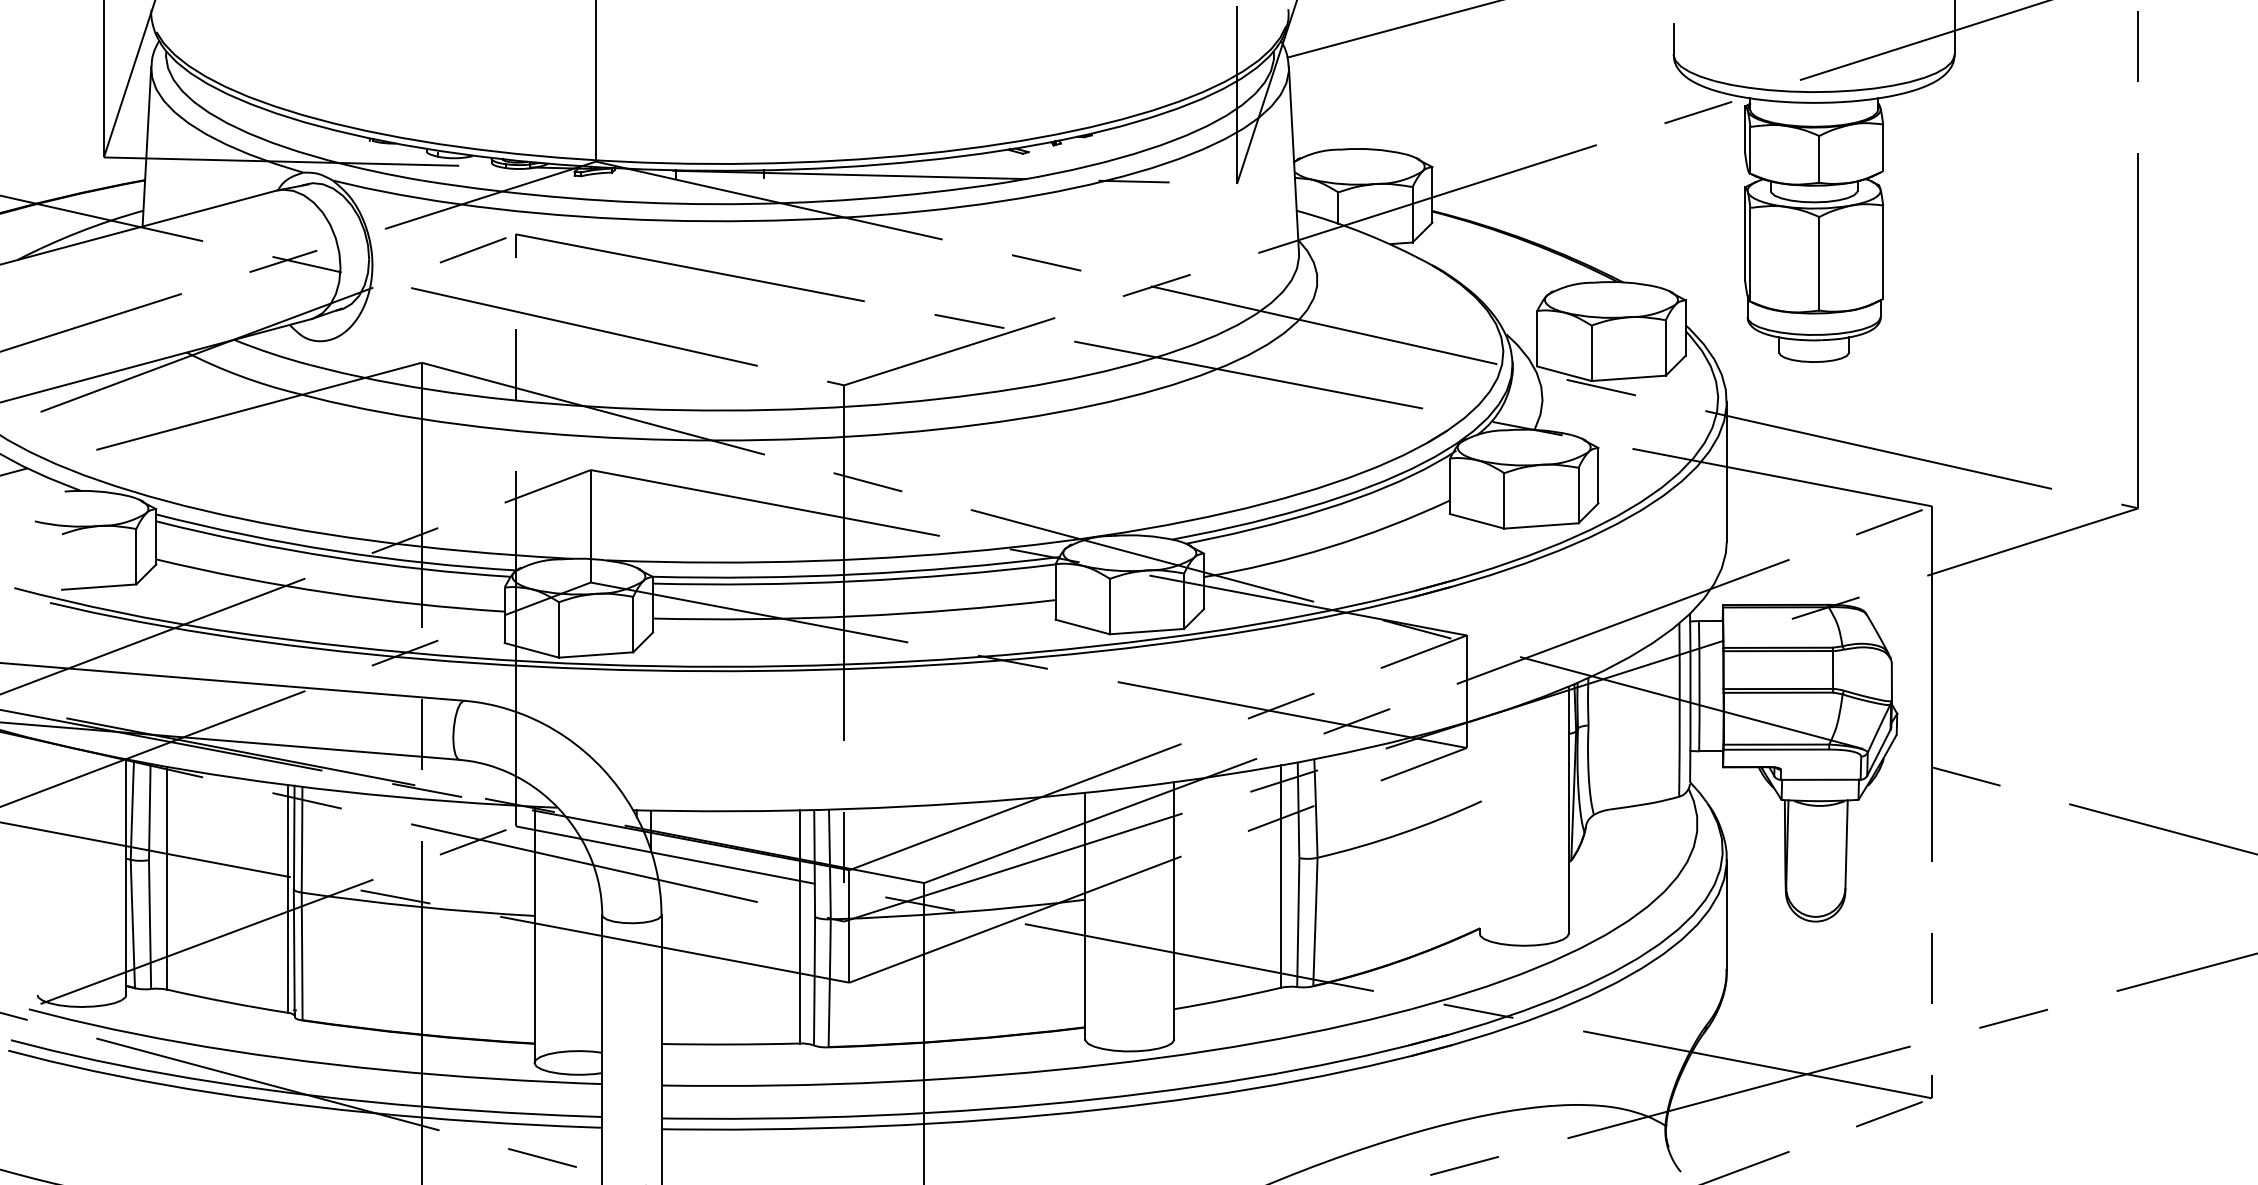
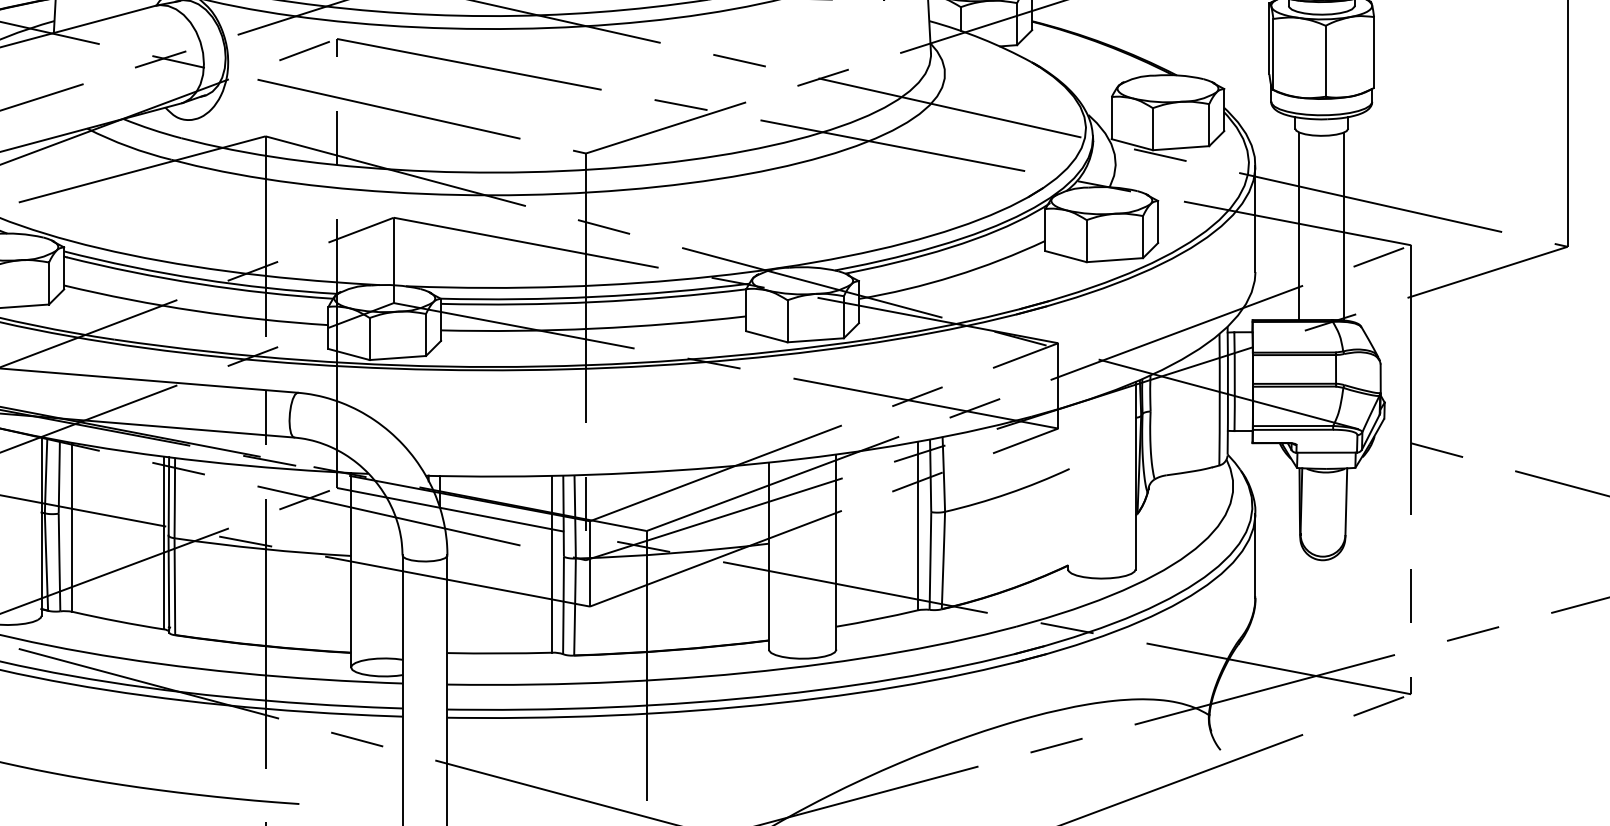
line: (1784, 480) -> (1299, 225), added
line: (1843, 481) -> (1343, 226), added

